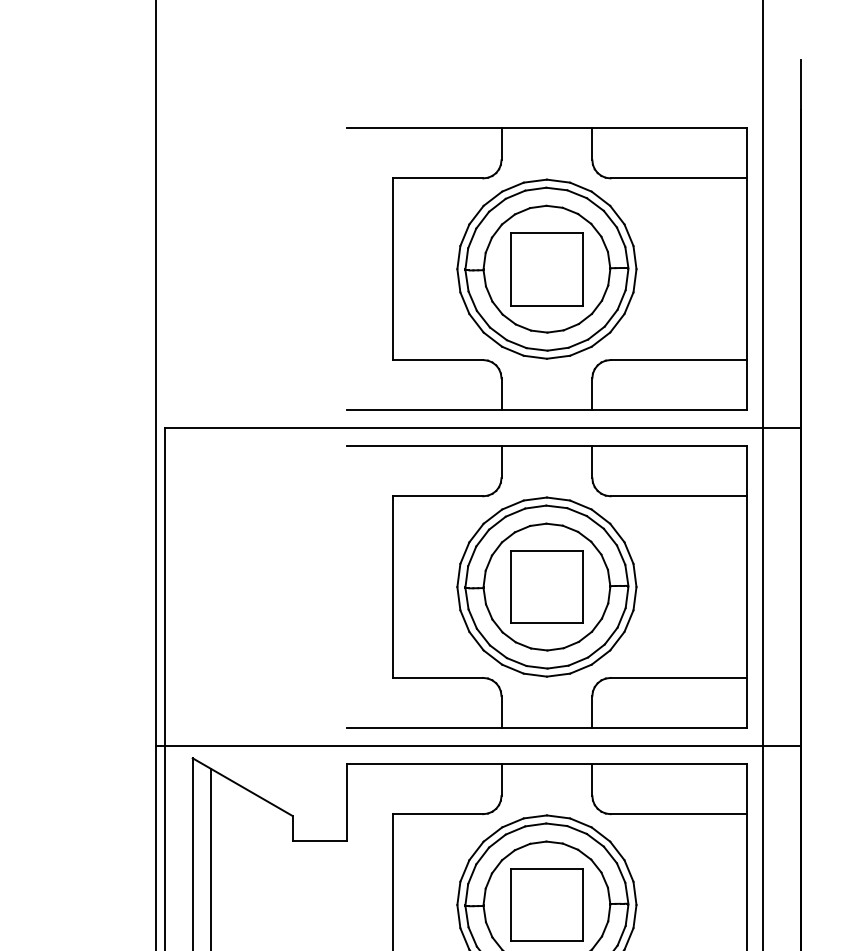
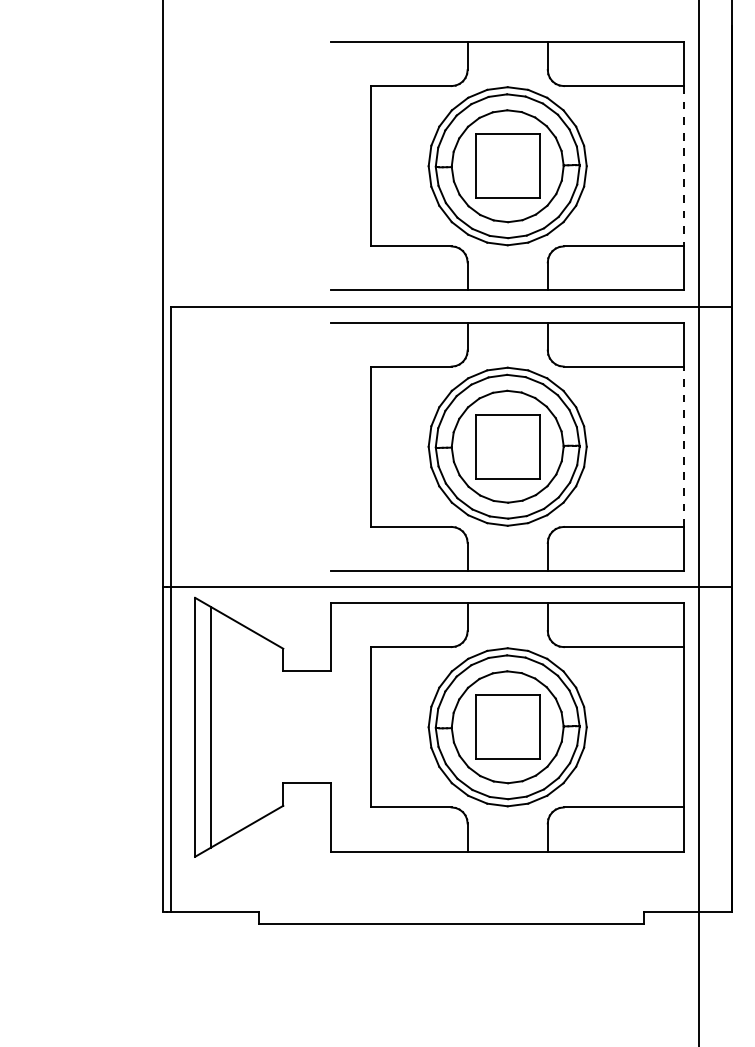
line: (747, 269) -> (684, 166), solid -> dashed
line: (747, 586) -> (684, 446), solid -> dashed

